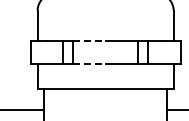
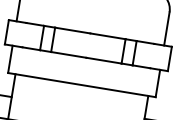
line: (89, 41) -> (72, 30), dashed -> solid
line: (89, 63) -> (68, 54), dashed -> solid

